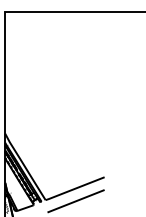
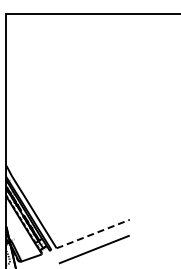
line: (74, 189) -> (92, 234), solid -> dashed

